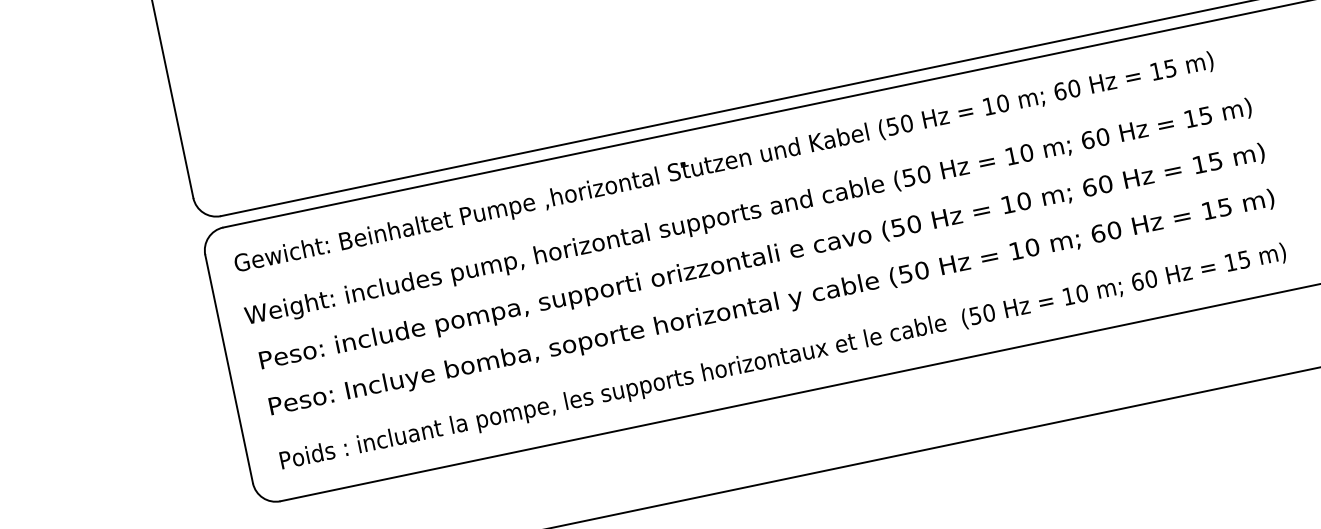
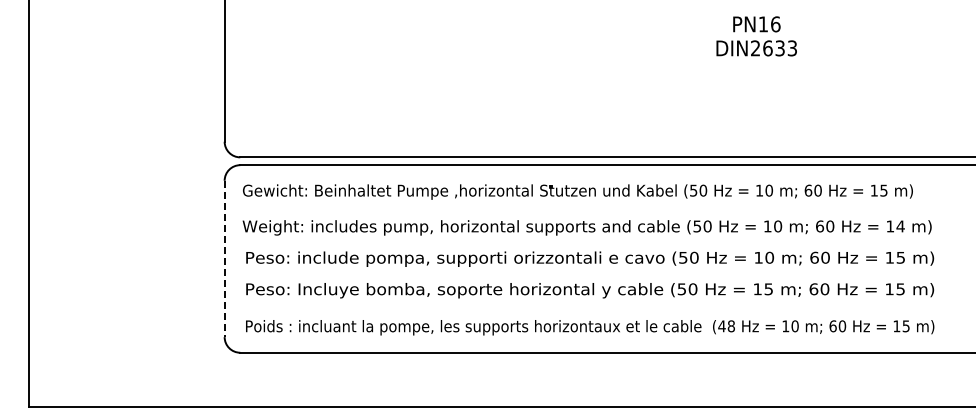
text: (1205, 115) -> (900, 226), 15 -> 14
text: (1032, 247) -> (768, 289), 10 -> 15
text: (982, 314) -> (726, 326), (50 -> (48
line: (229, 369) -> (224, 259), solid -> dashed

